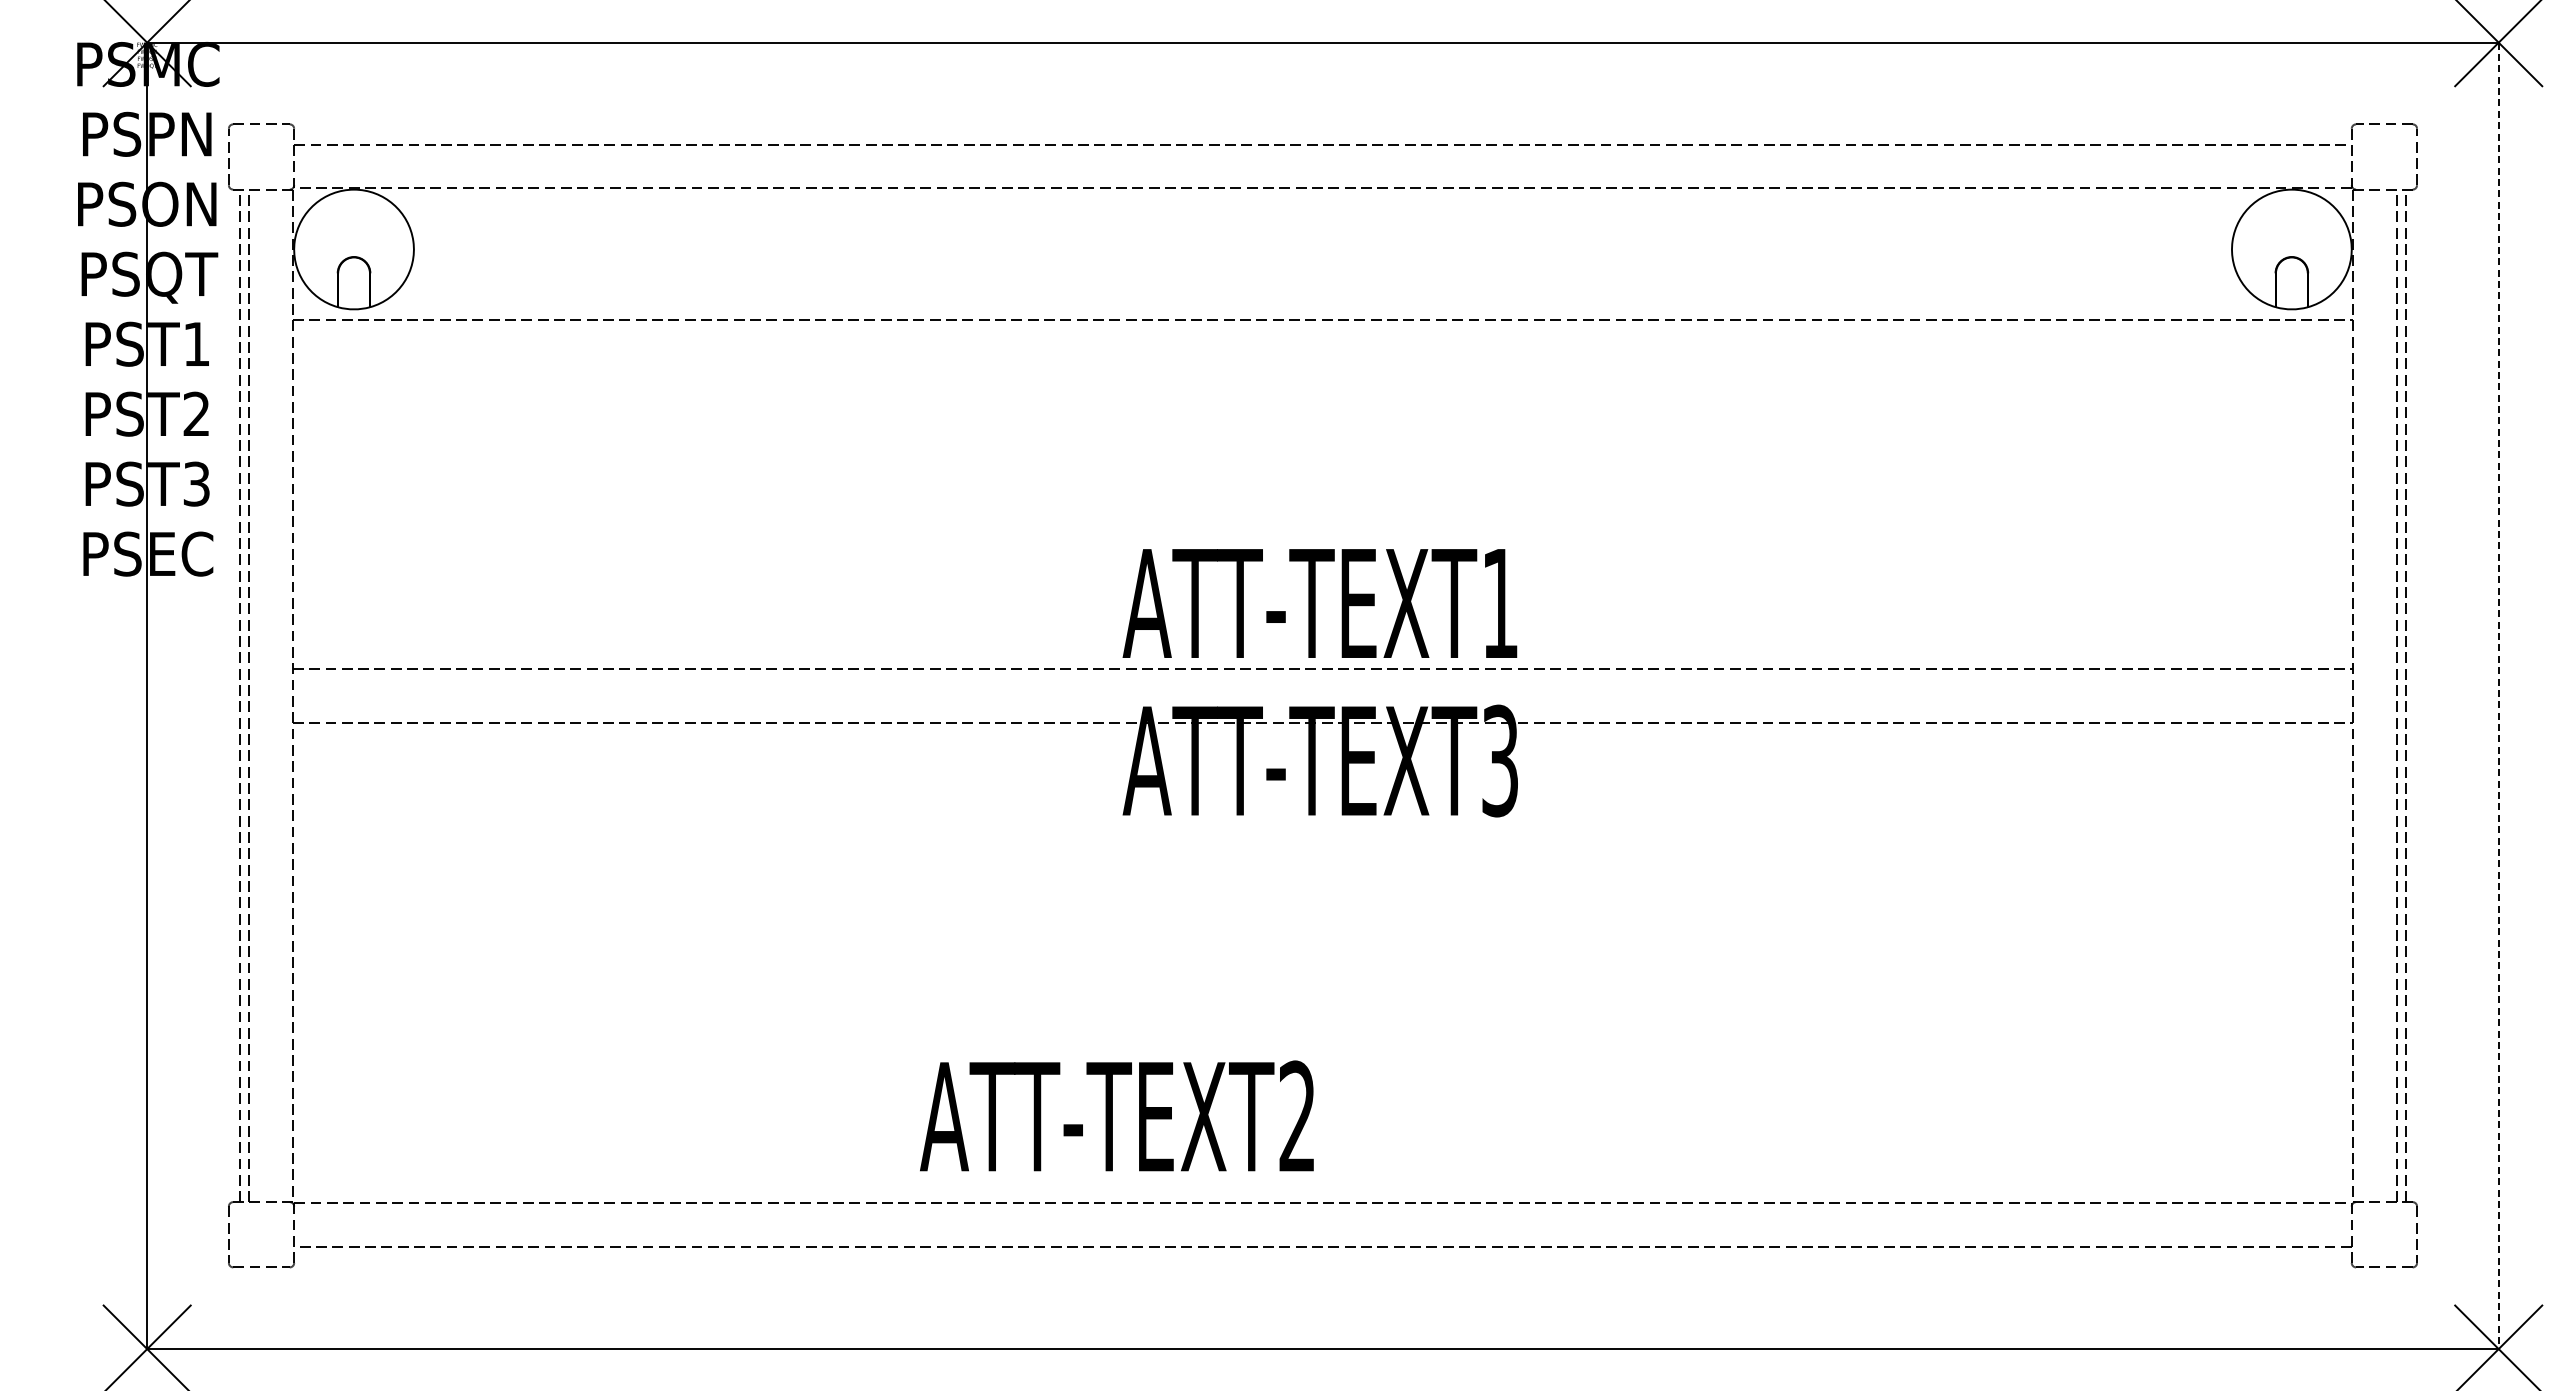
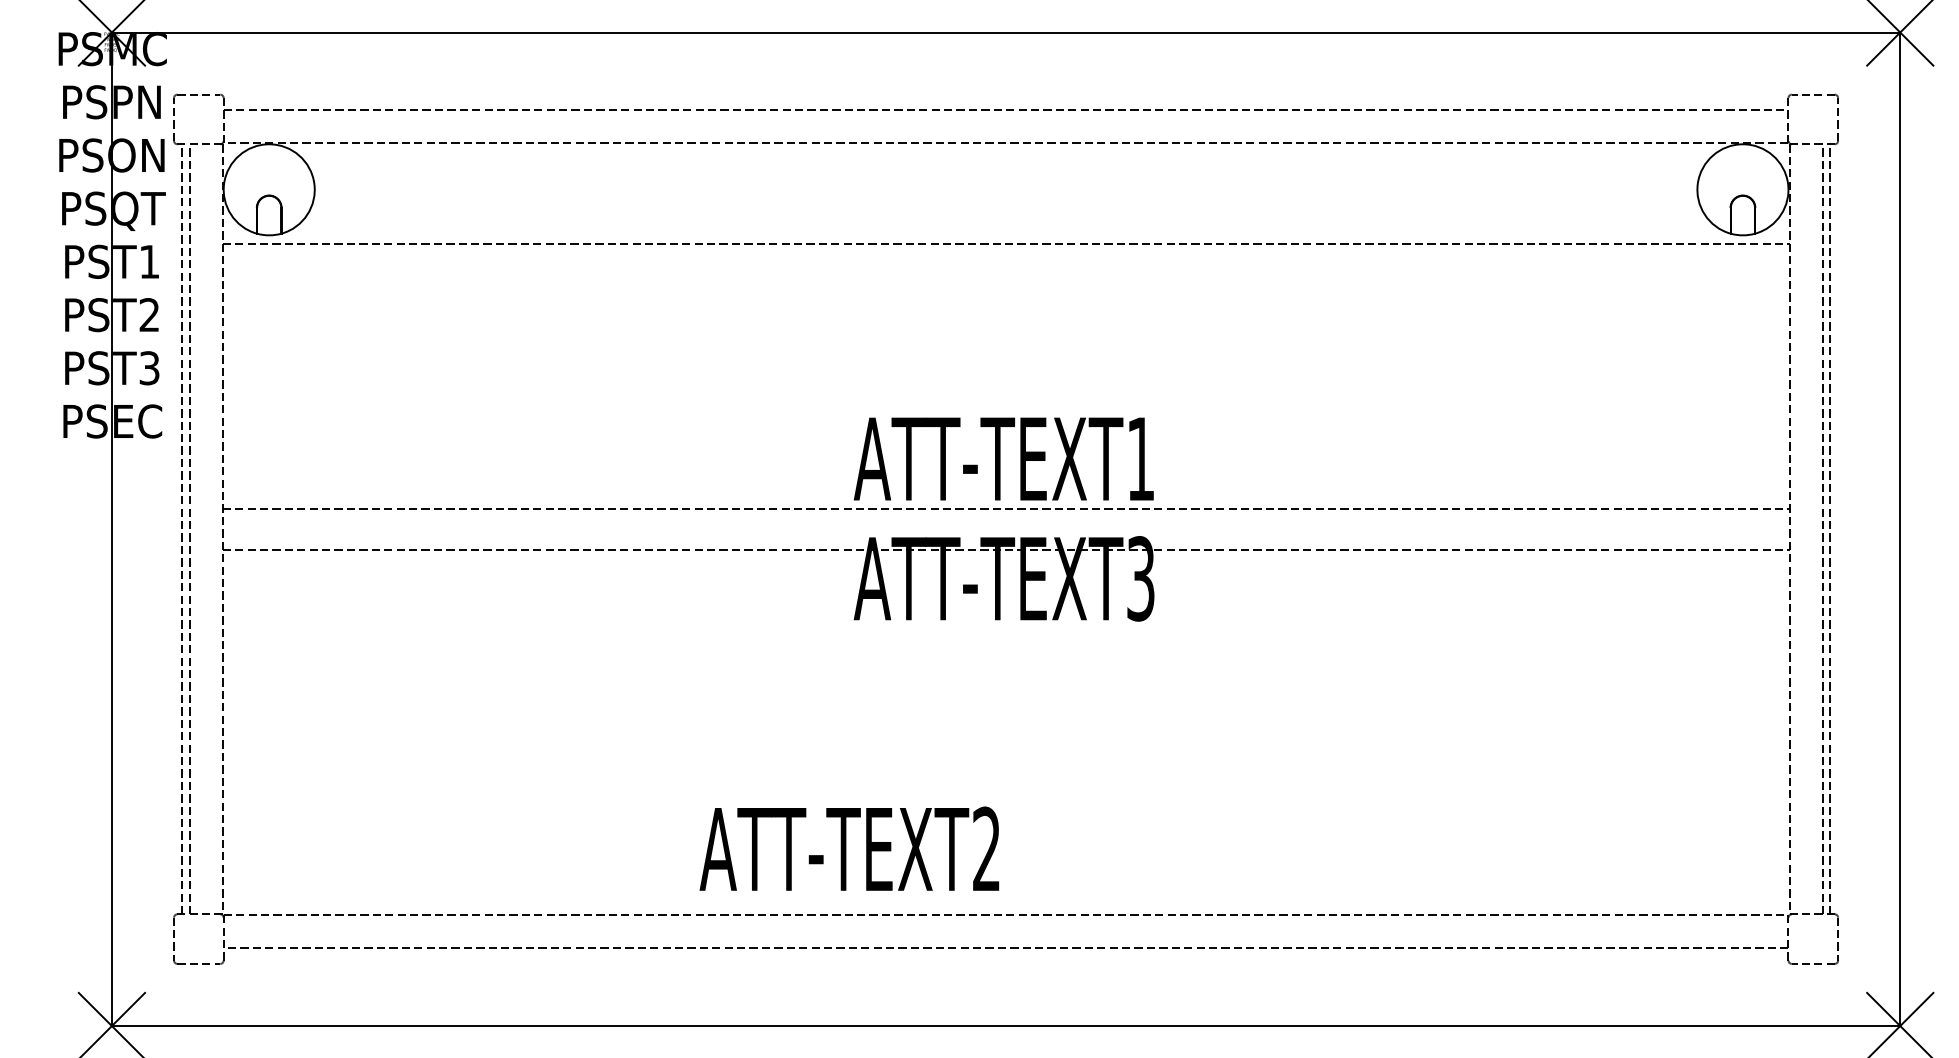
line: (2498, 696) -> (1900, 529), dashed -> solid

